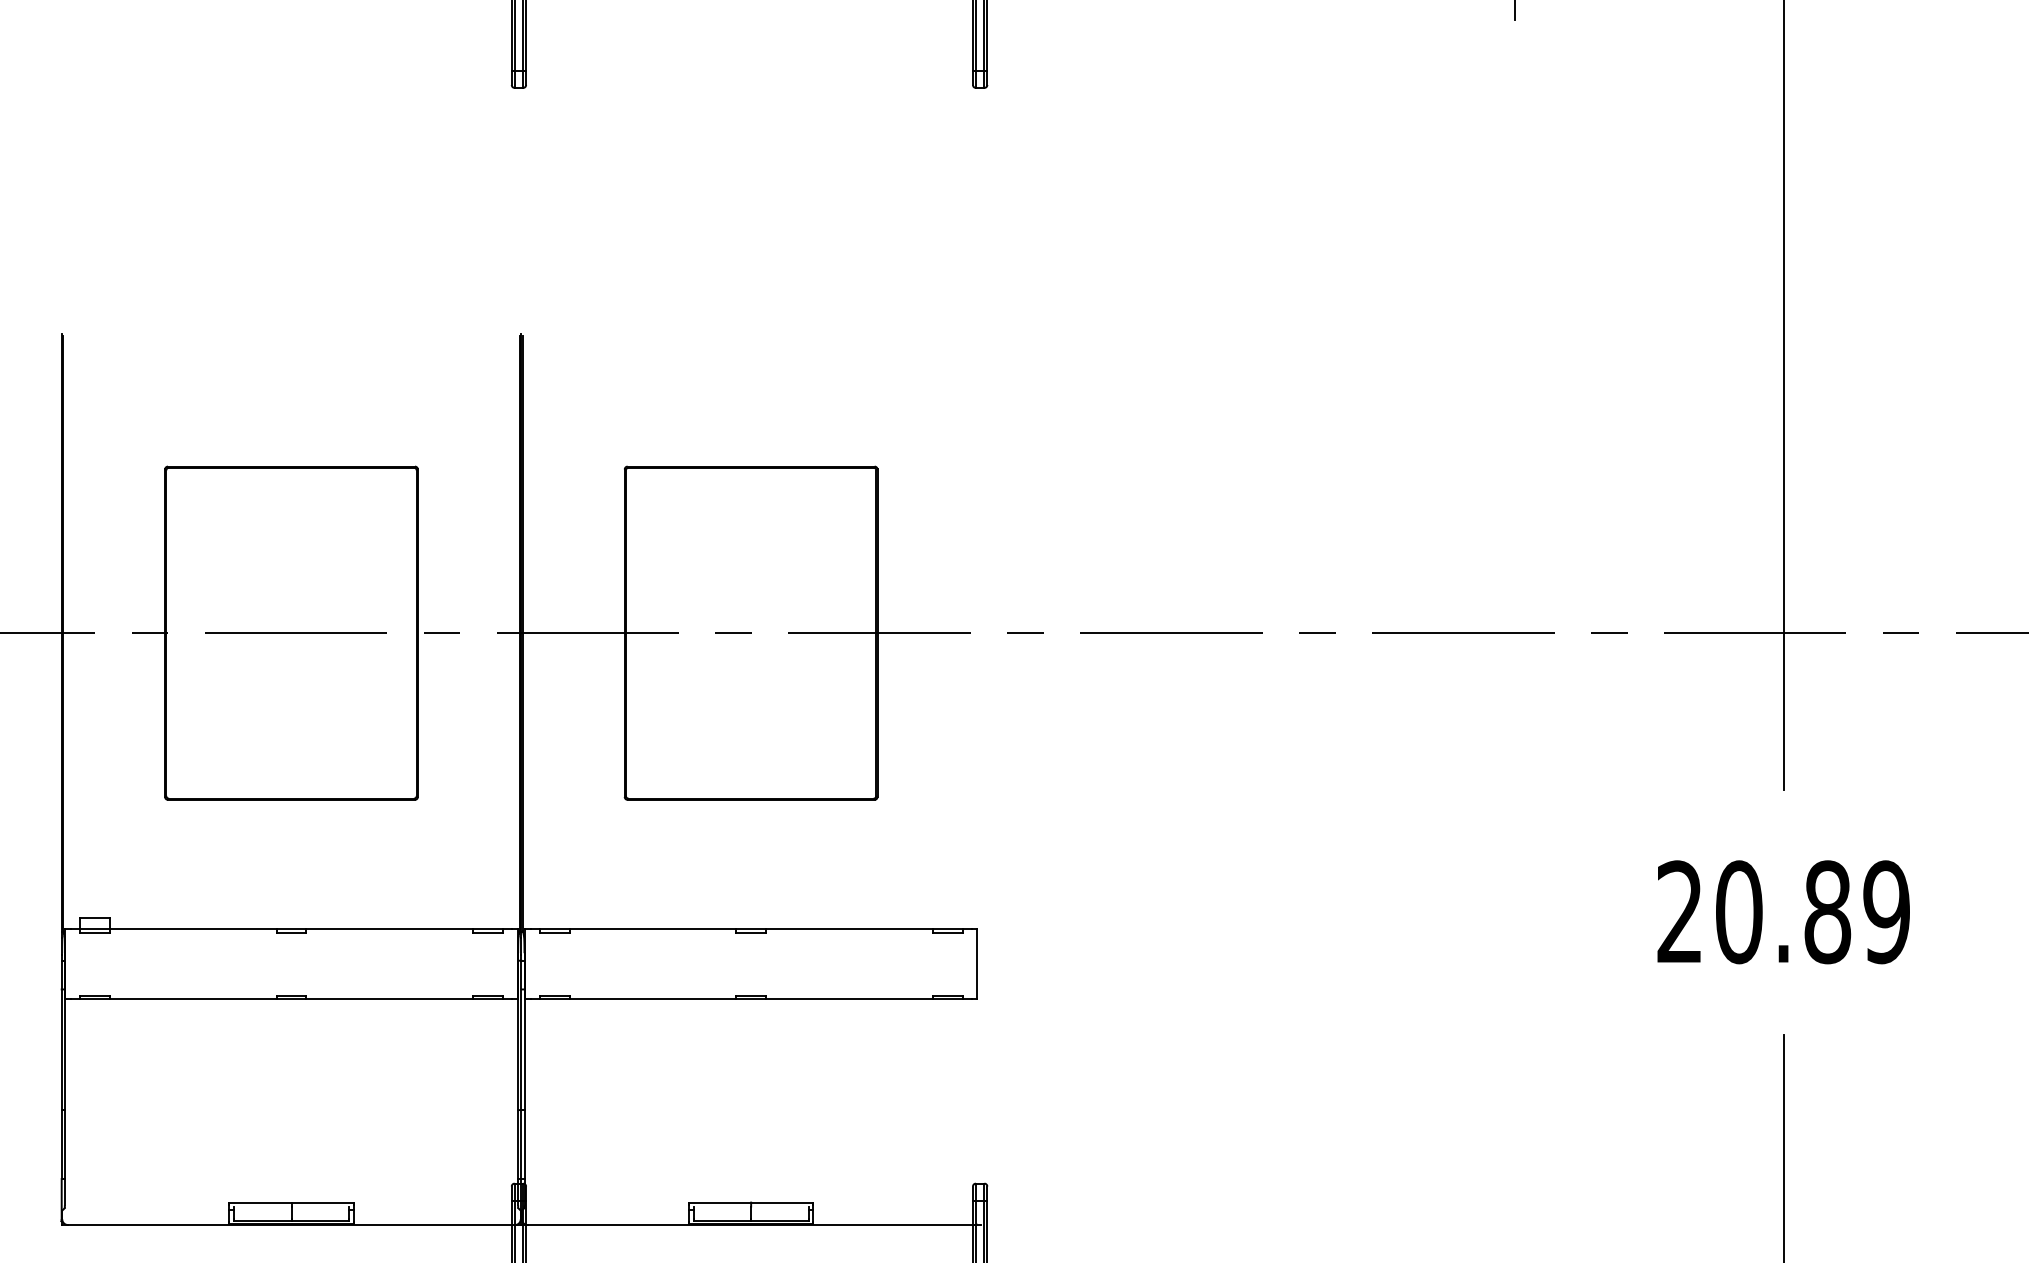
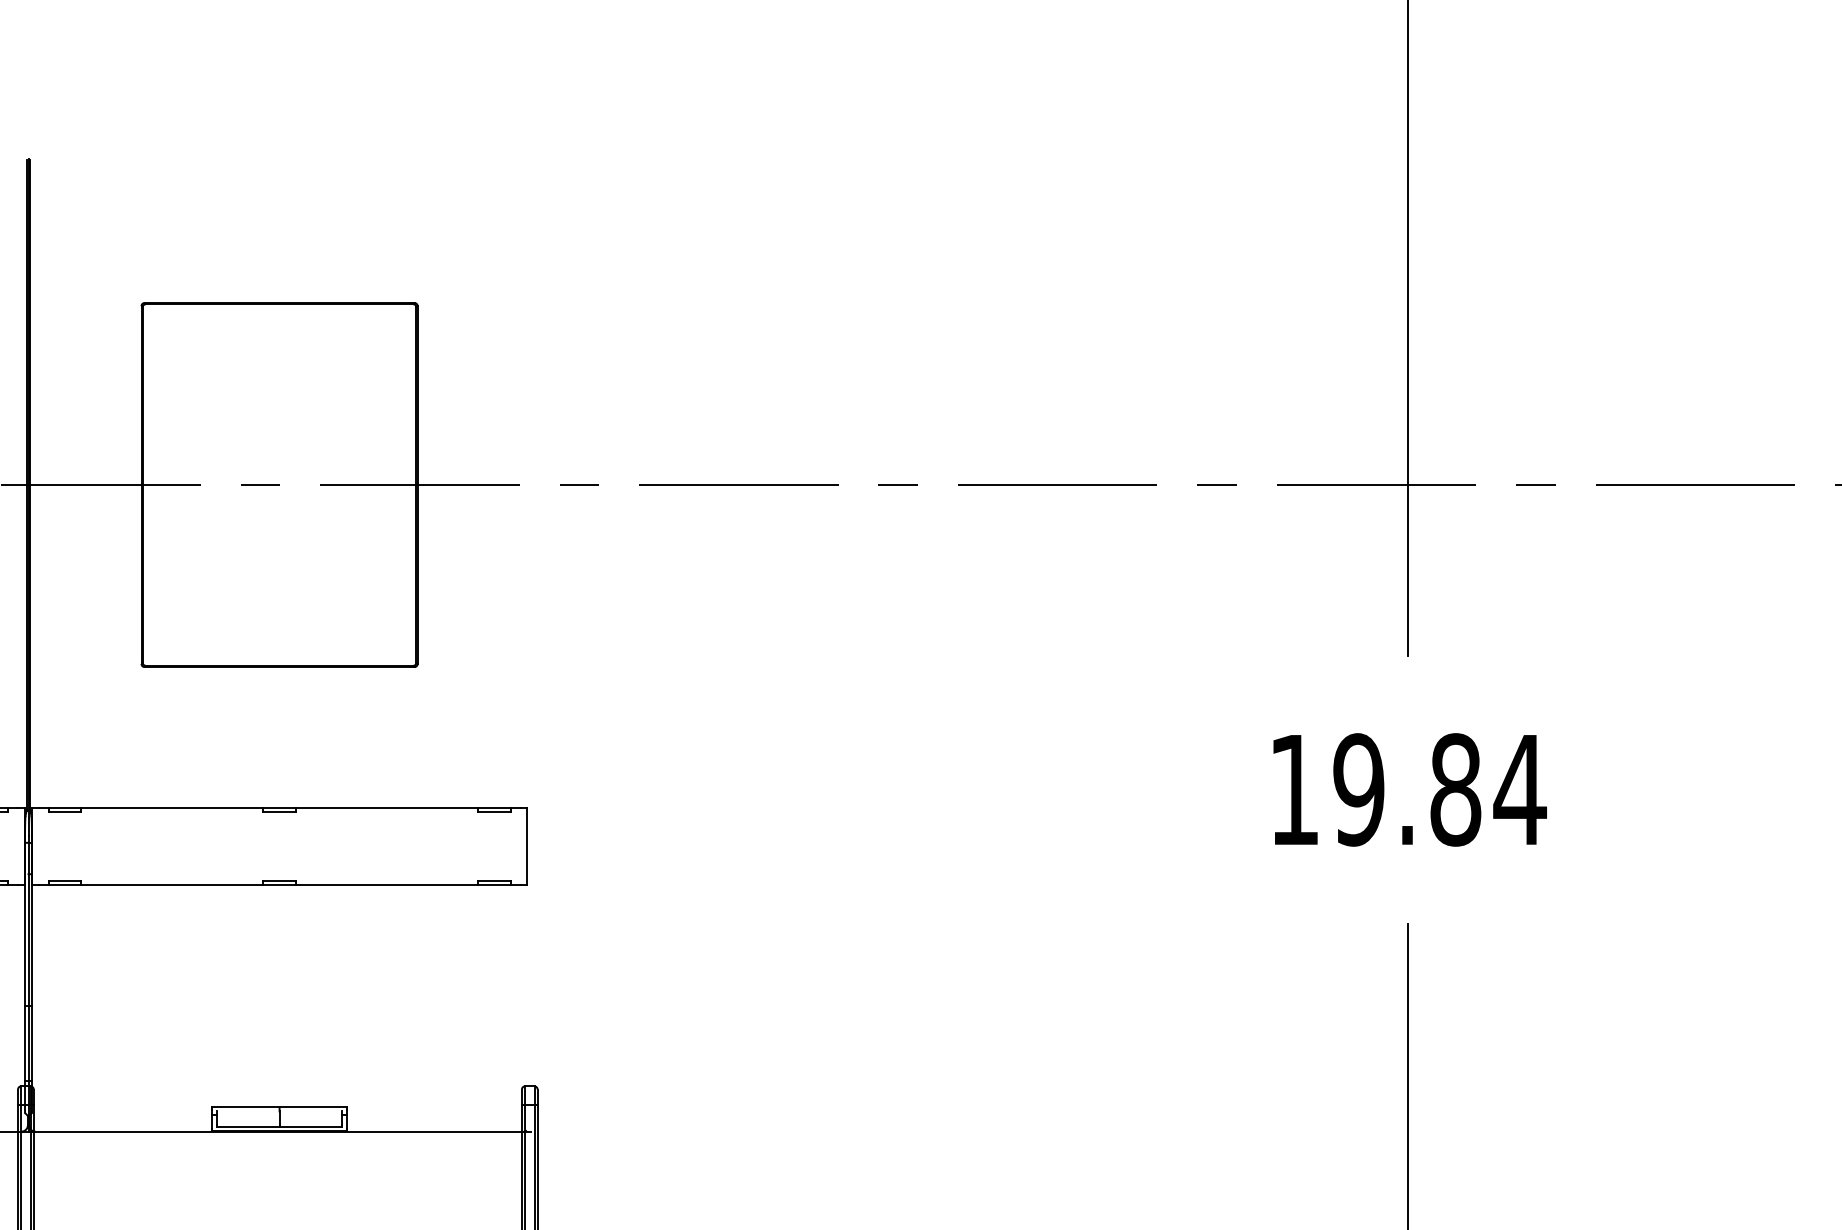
text: (1784, 912) -> (1408, 790), 20.89 -> 19.84

